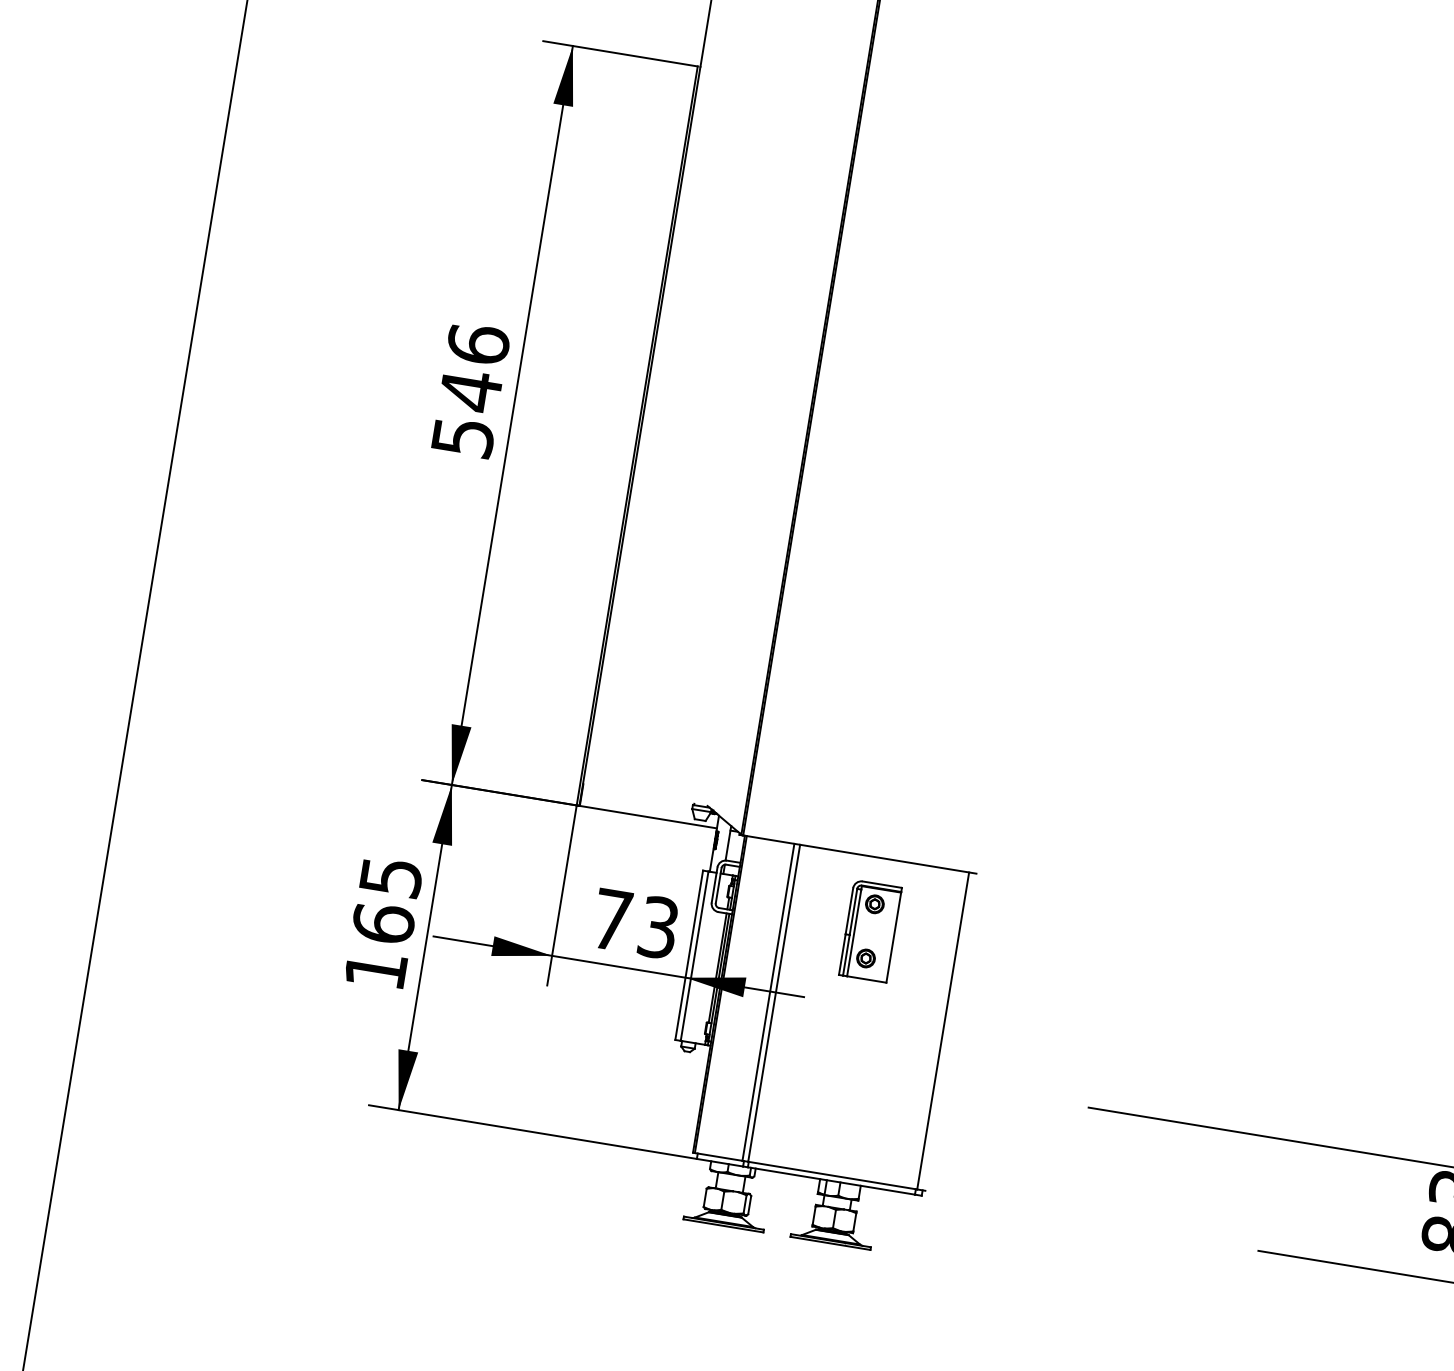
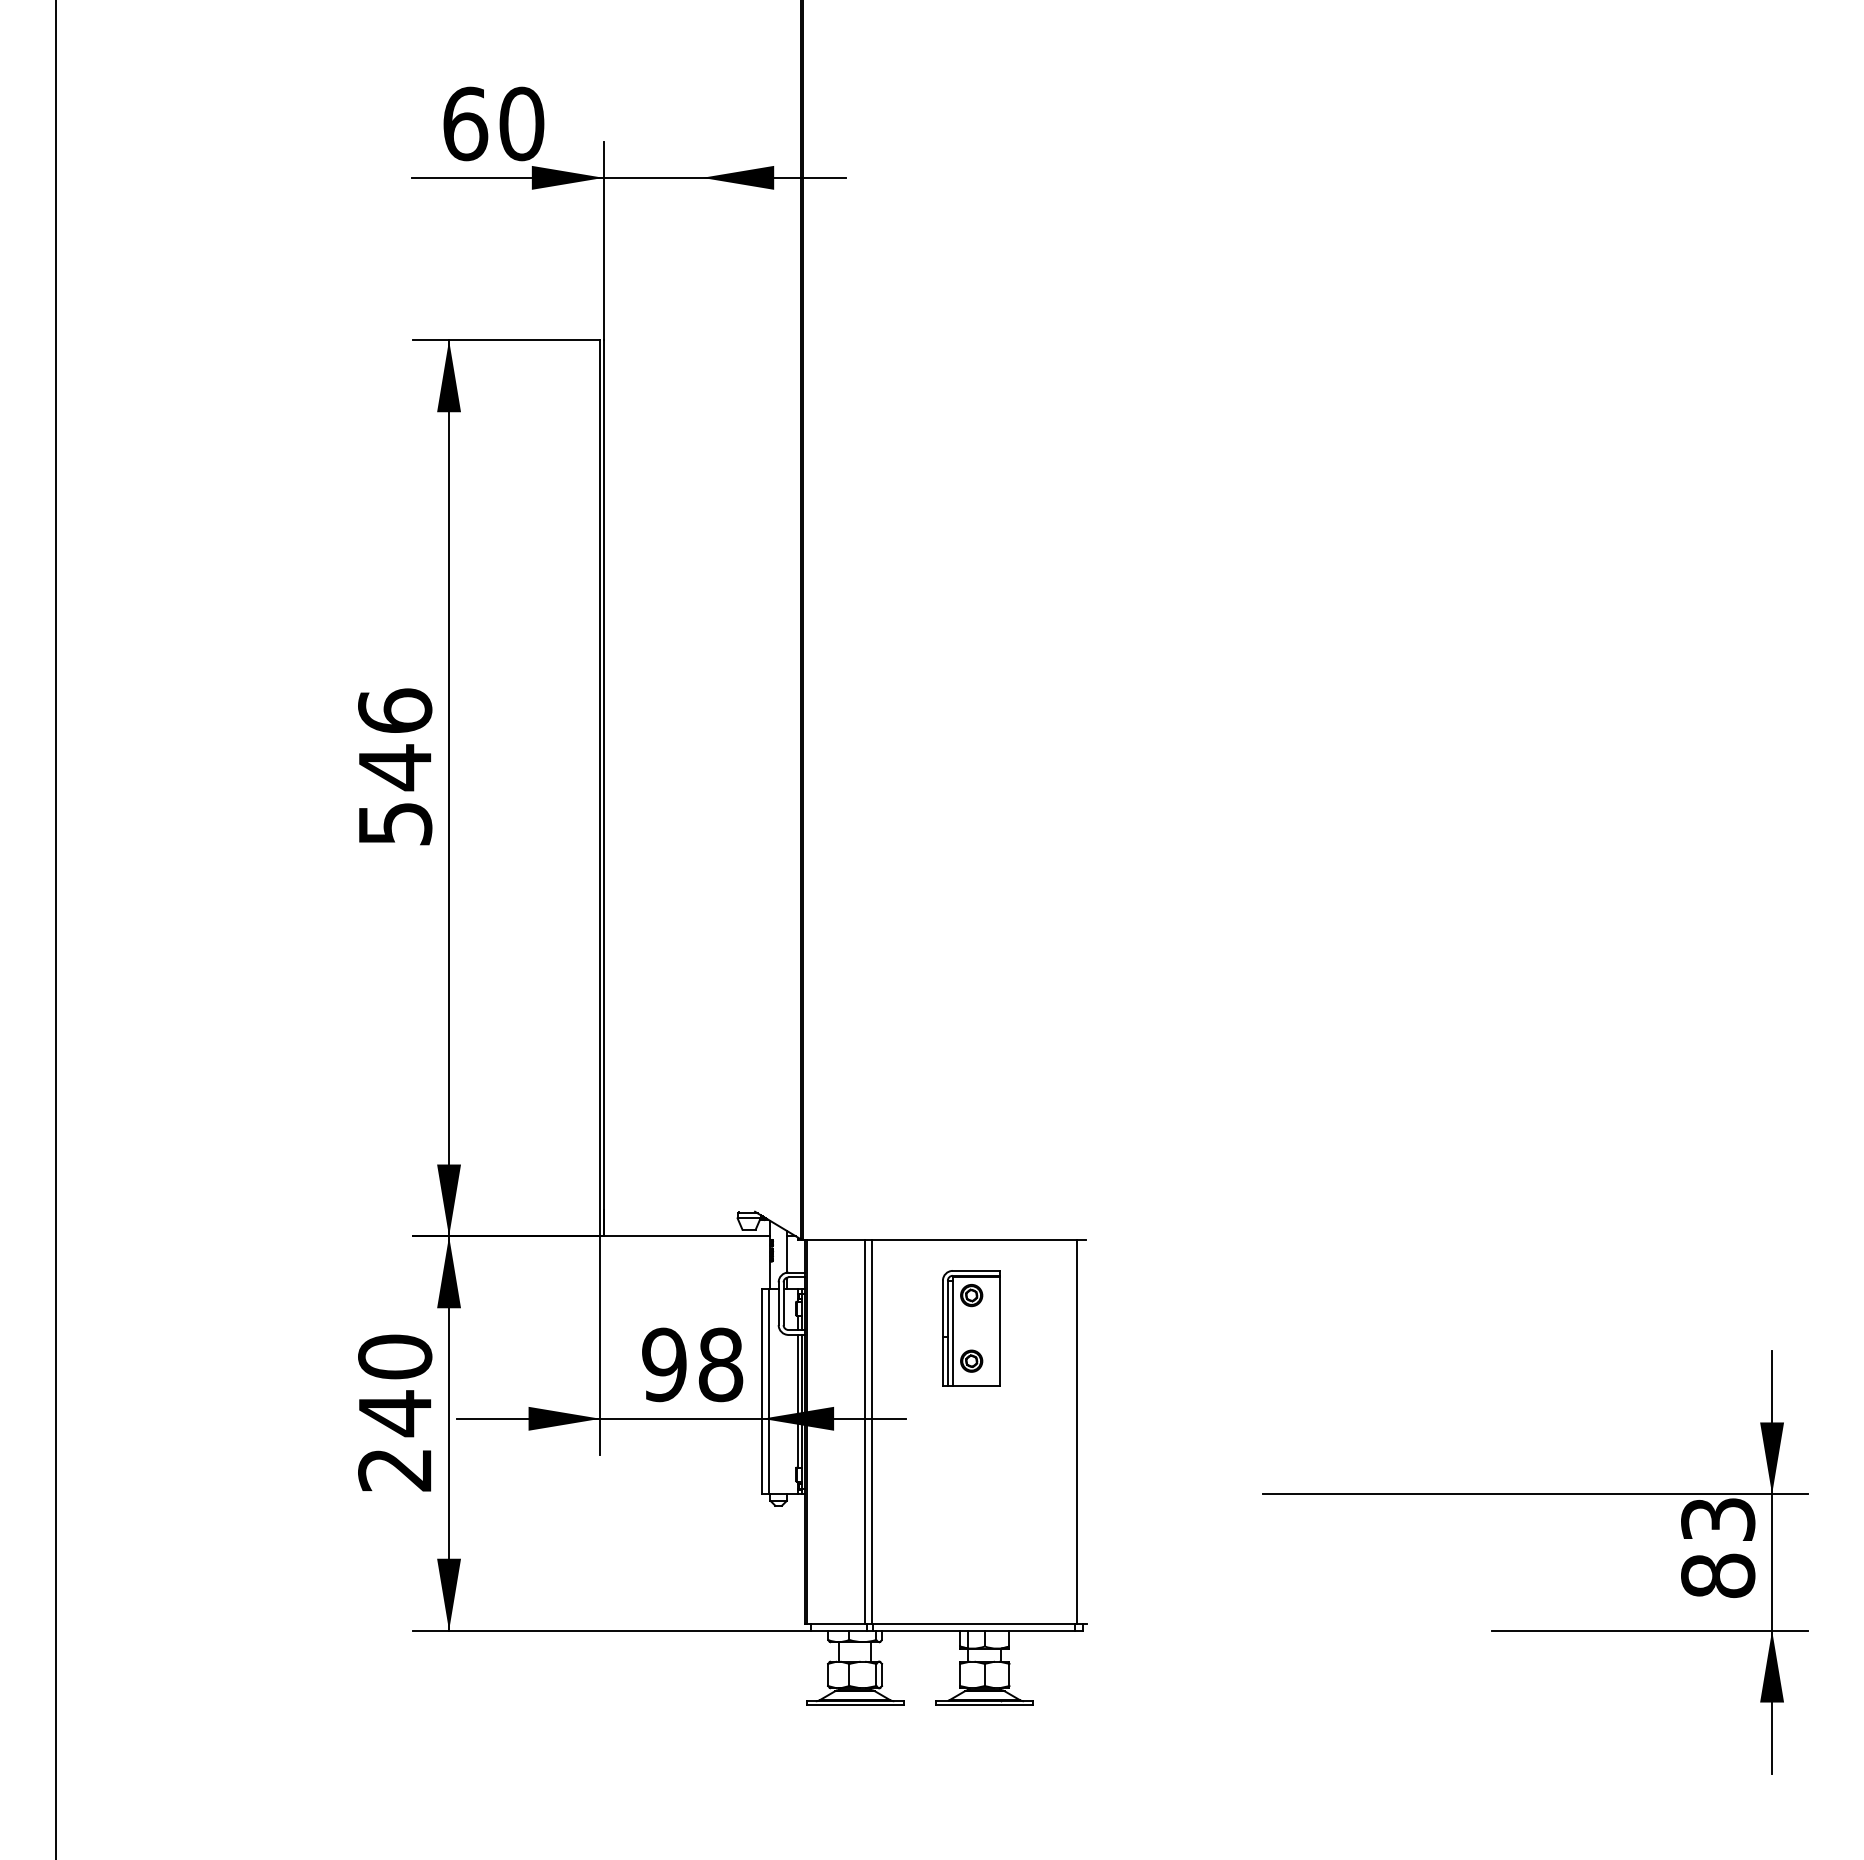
text: (383, 922) -> (395, 1412), 165 -> 240
text: (635, 923) -> (692, 1364), 73 -> 98

